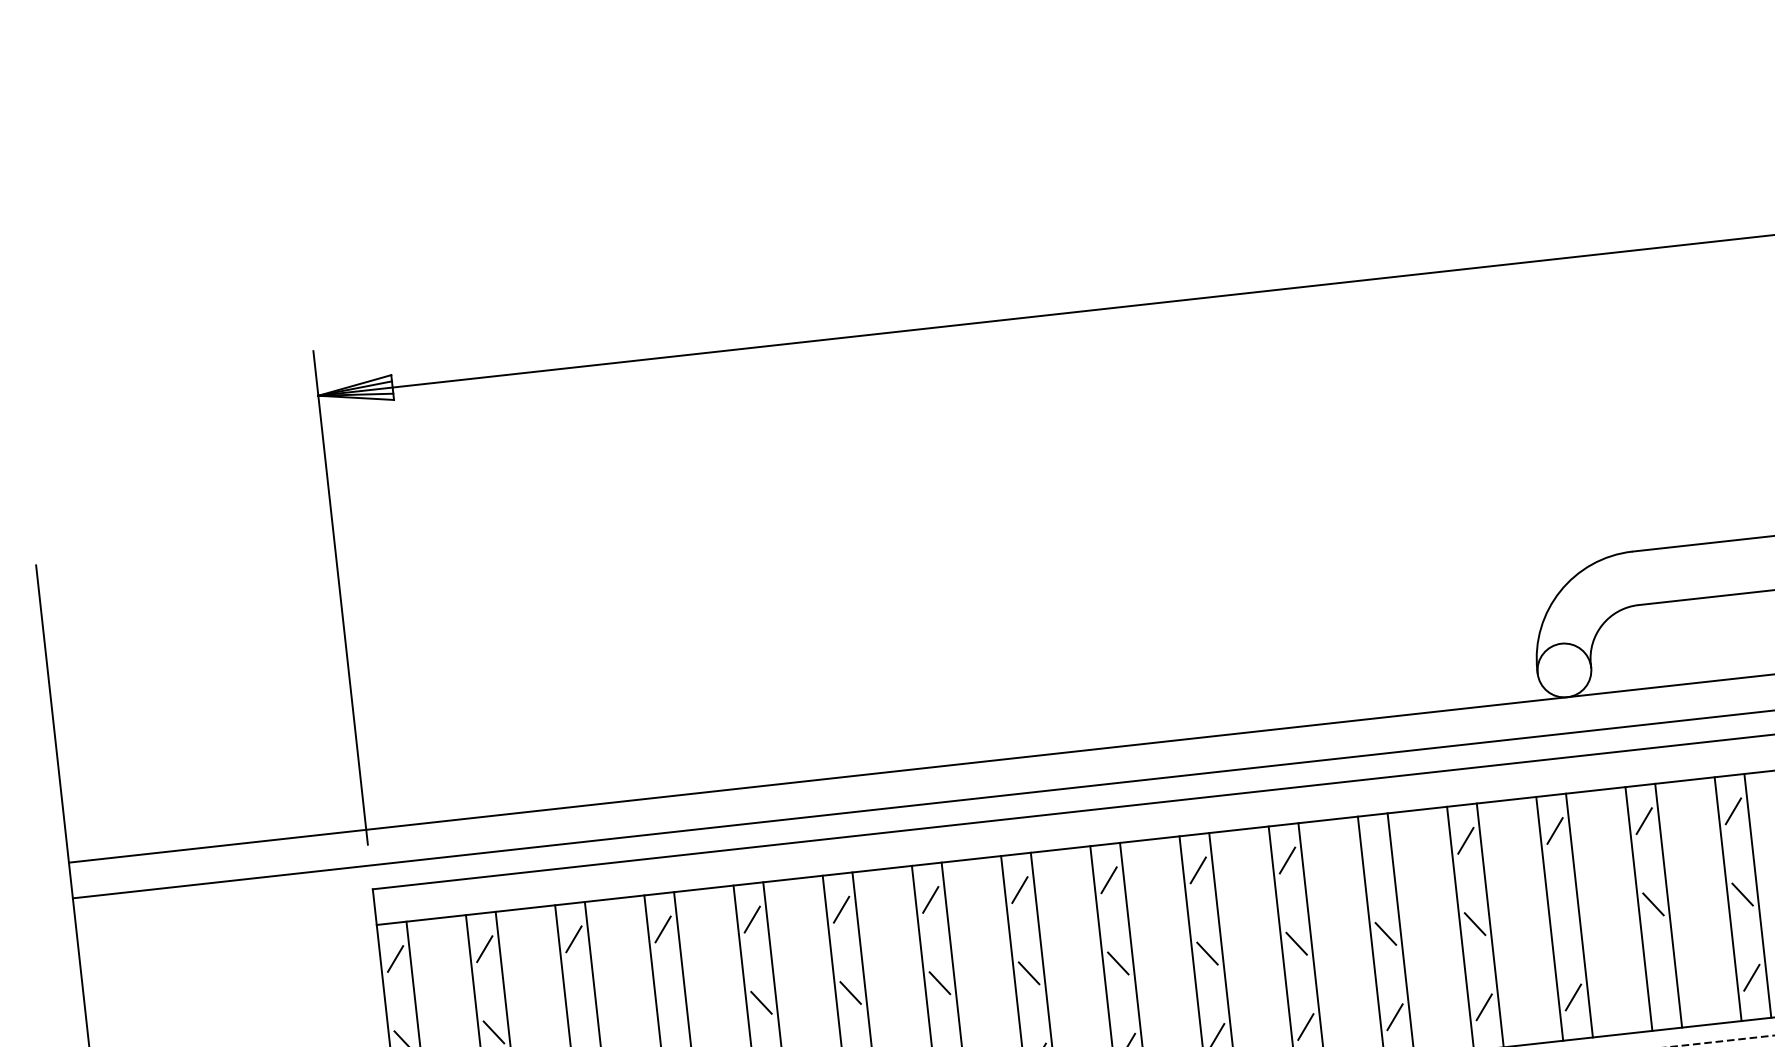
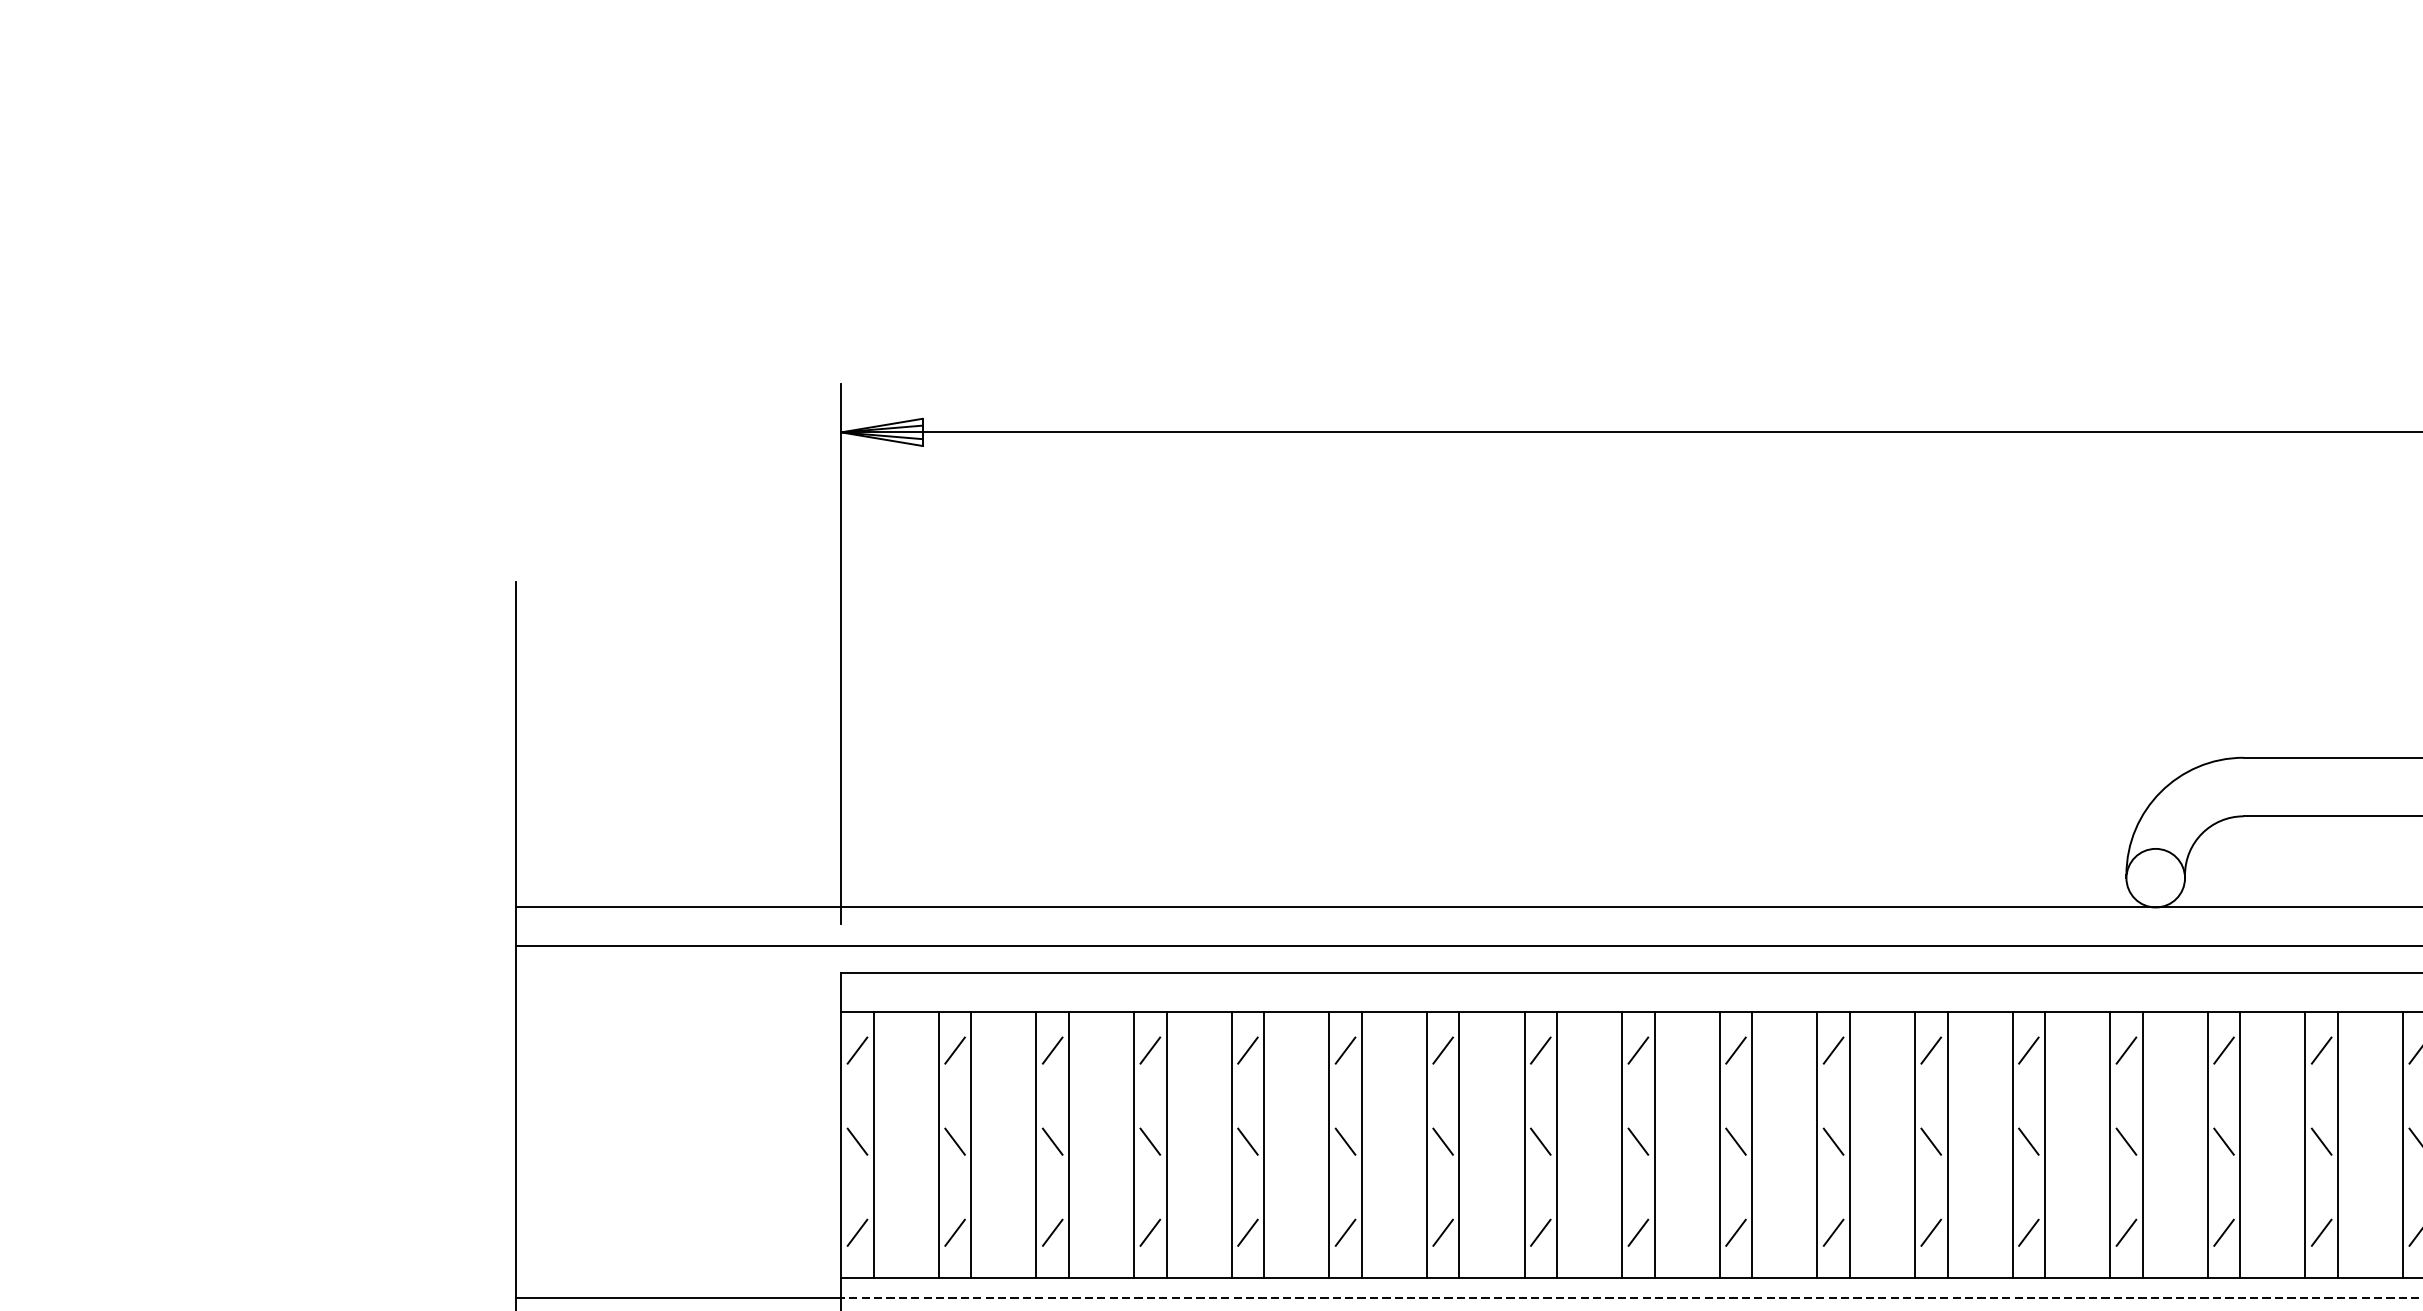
line: (1376, 850) -> (1931, 1050), added
line: (1564, 914) -> (2126, 1141), added
line: (1662, 987) -> (2223, 1232), added
line: (672, 1012) -> (1150, 1141), added
line: (582, 1022) -> (1052, 1141), added

